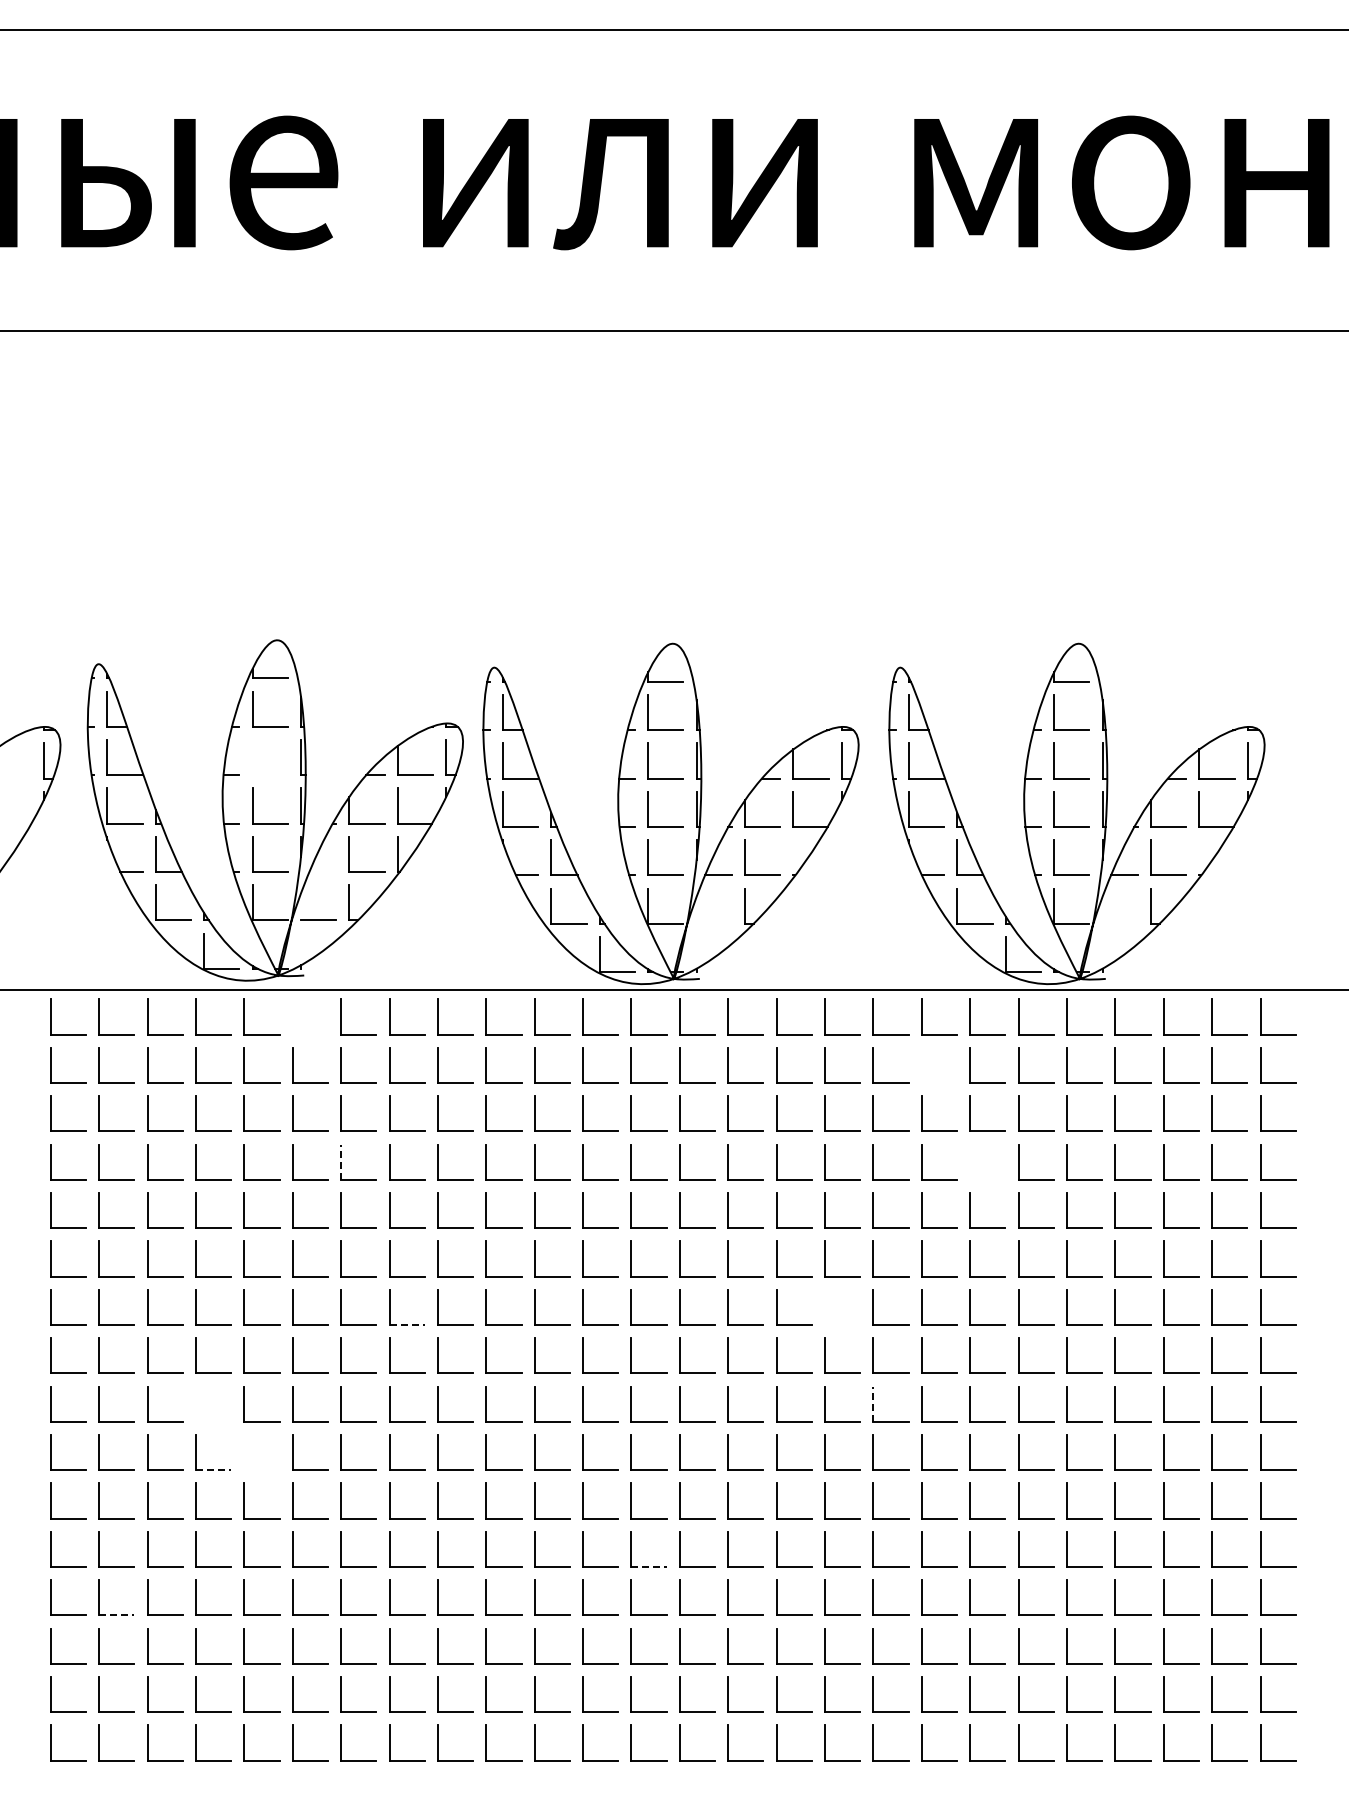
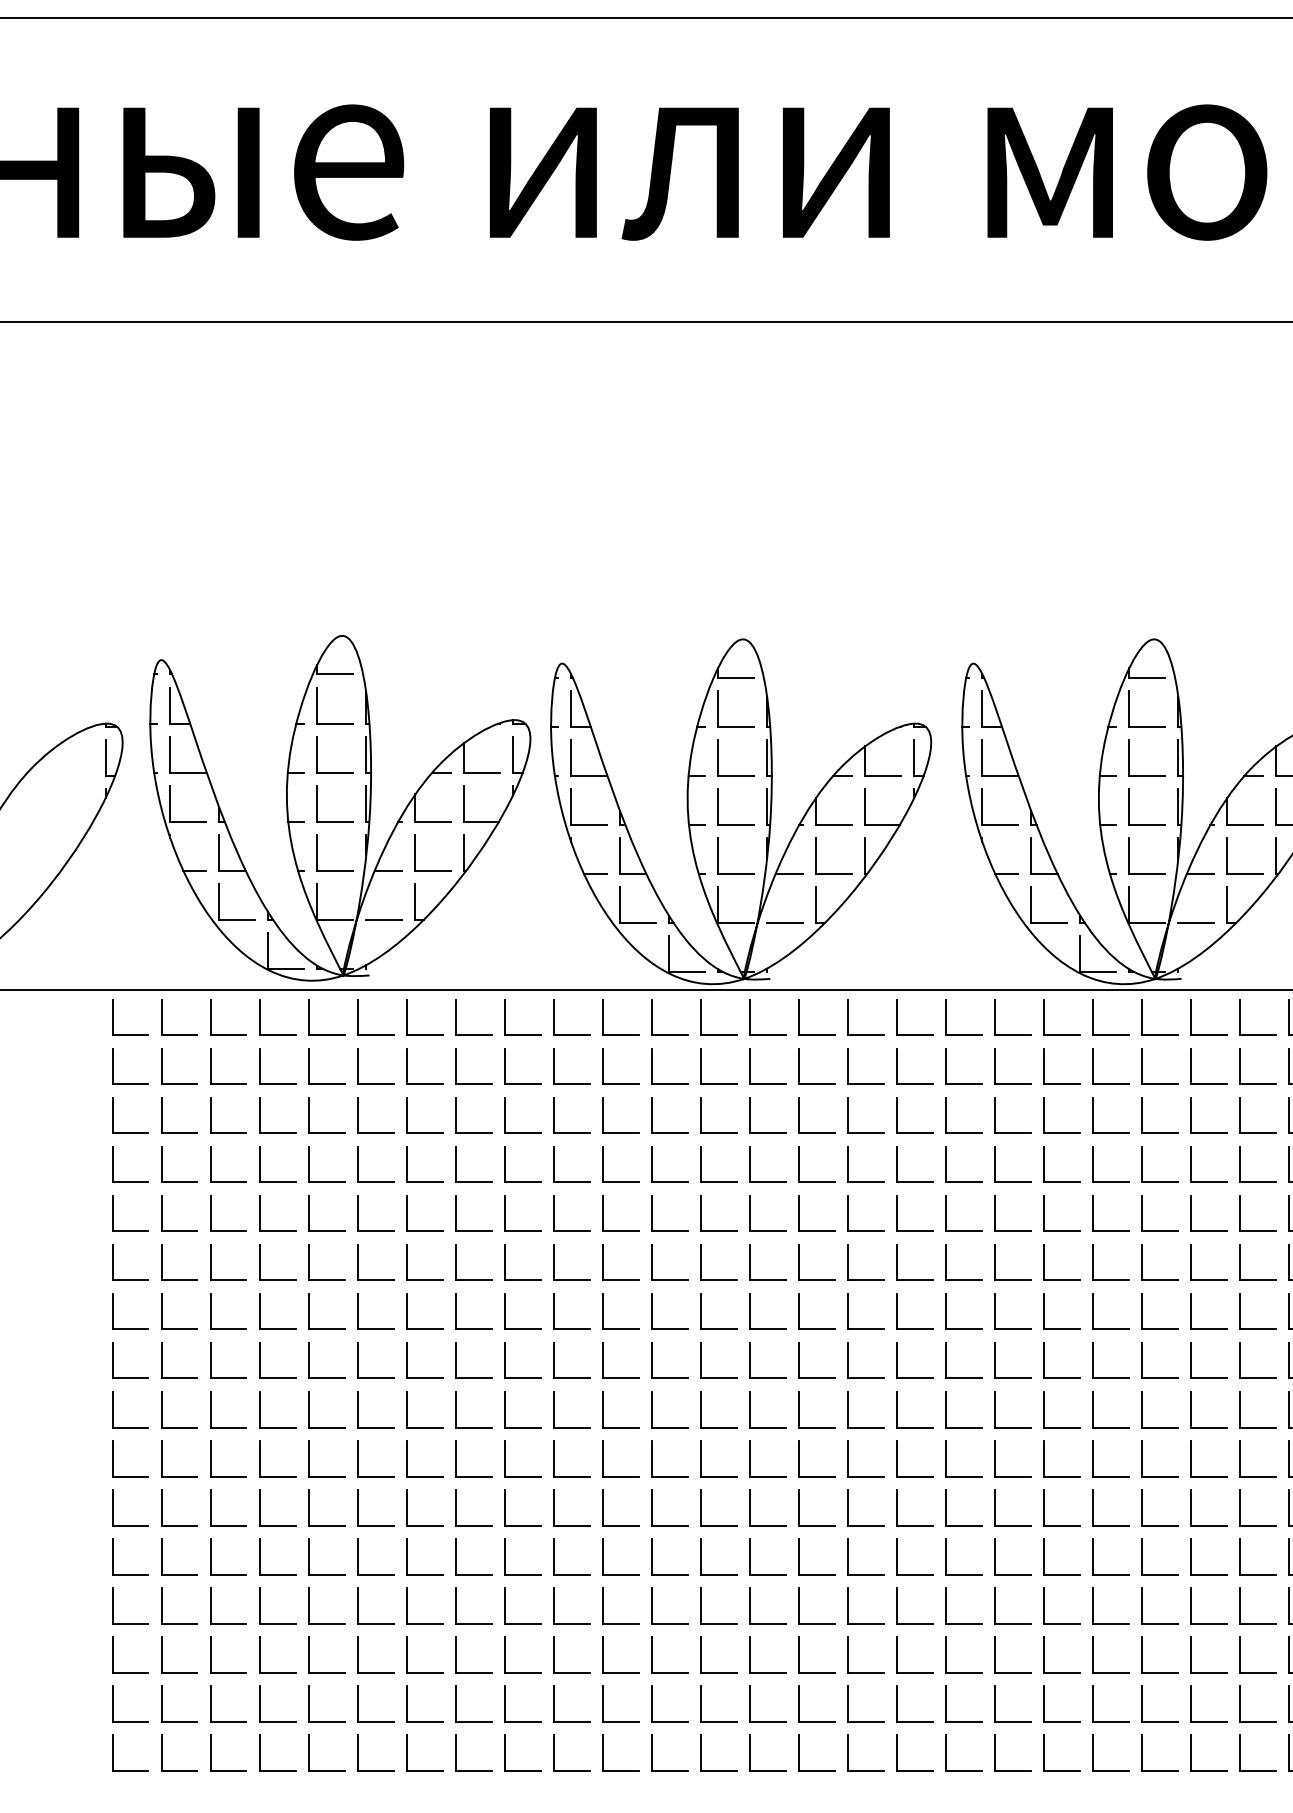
part: (253, 757) -> (318, 754), added
line: (793, 857) -> (865, 855), added
line: (1199, 857) -> (1276, 855), added
line: (322, 871) -> (388, 870), added
line: (713, 923) -> (784, 922), added
line: (1119, 923) -> (1195, 922), added
part: (293, 1016) -> (358, 1016), added
part: (922, 1065) -> (995, 1066), added
line: (341, 1162) -> (407, 1164), dashed -> solid
part: (970, 1162) -> (1044, 1164), added
part: (825, 1307) -> (897, 1311), added
line: (407, 1324) -> (474, 1328), dashed -> solid
part: (196, 1404) -> (260, 1410), added
line: (873, 1404) -> (946, 1410), dashed -> solid
part: (244, 1452) -> (309, 1458), added
line: (213, 1470) -> (277, 1476), dashed -> solid
line: (649, 1566) -> (719, 1574), dashed -> solid
line: (116, 1615) -> (179, 1623), dashed -> solid

